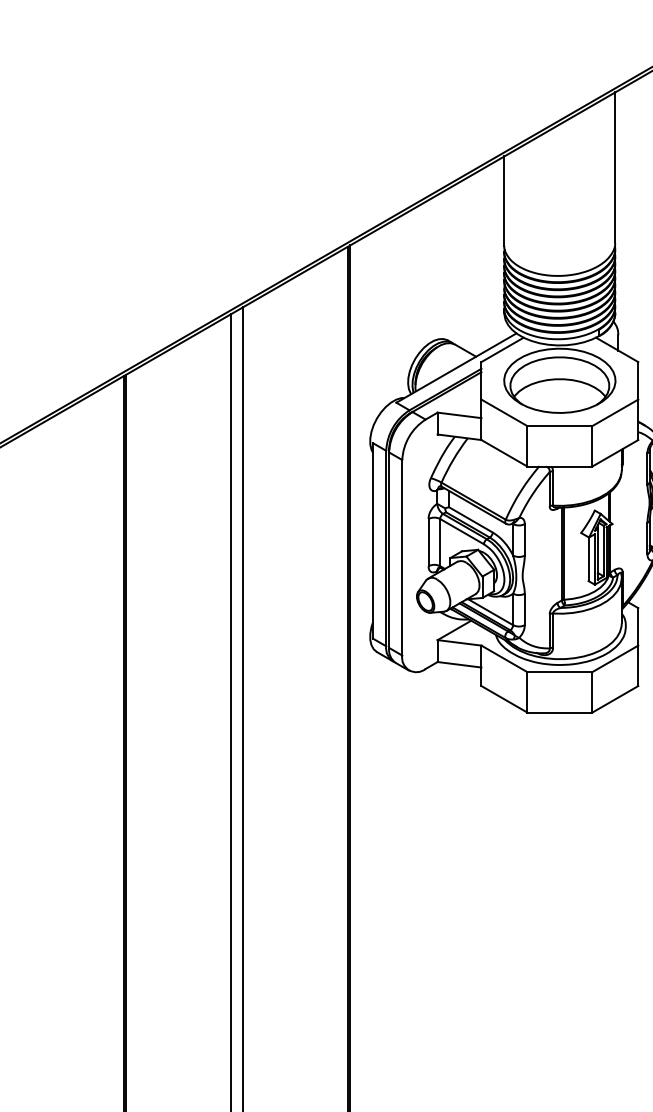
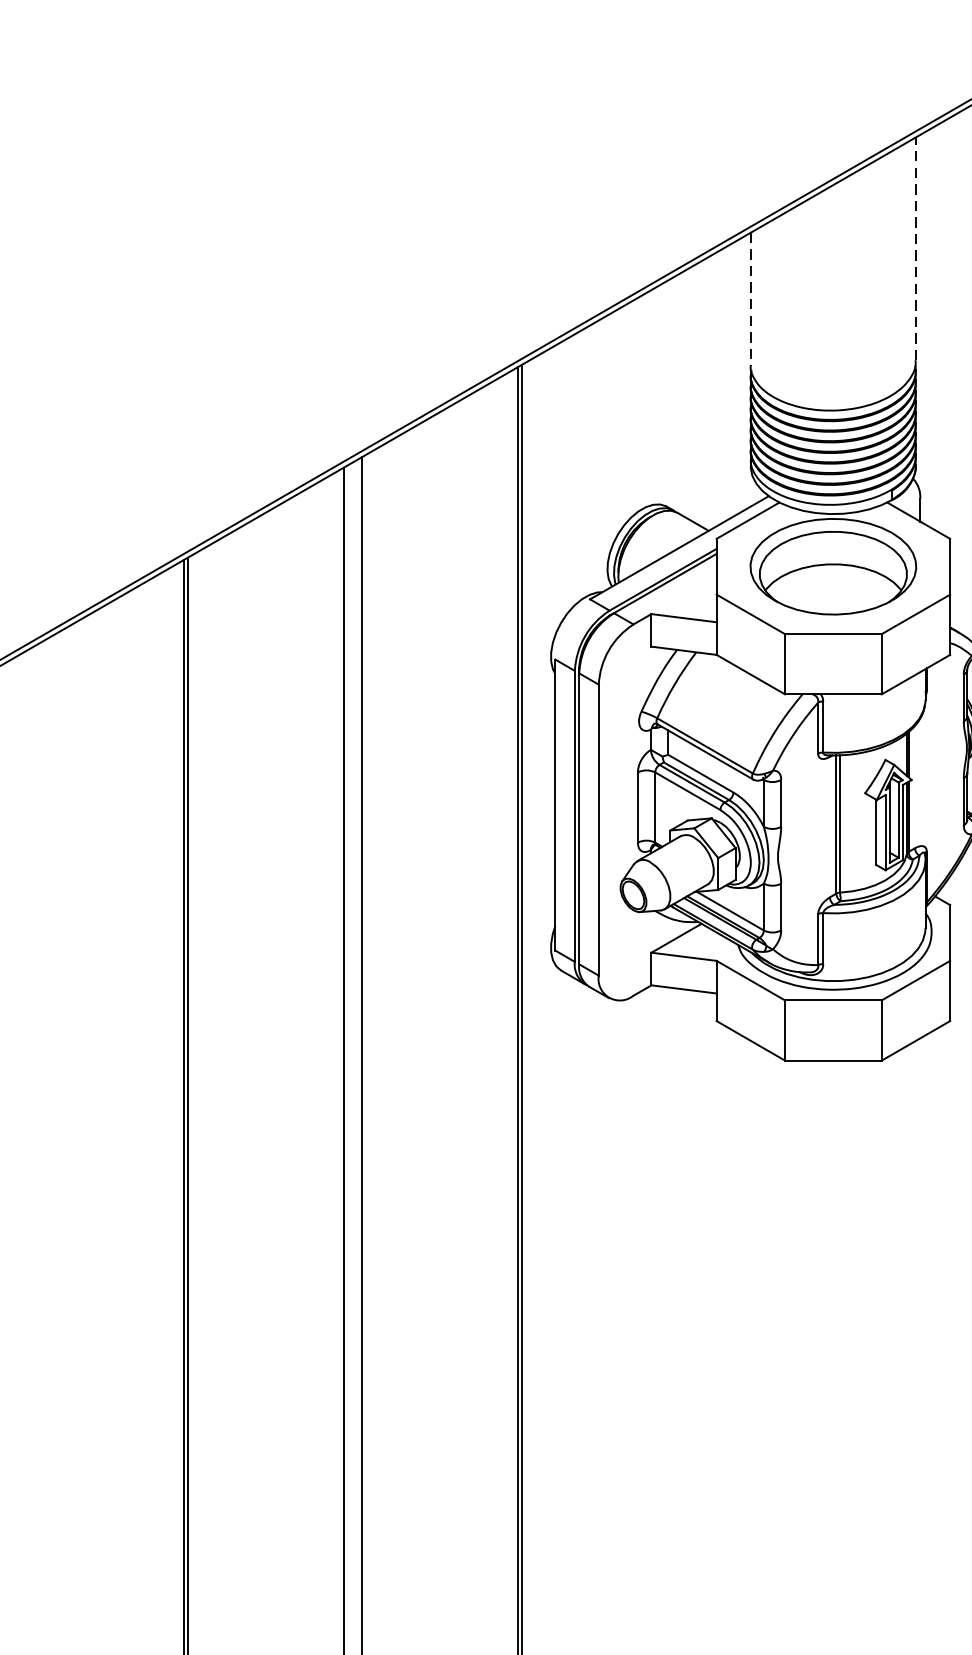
line: (615, 167) -> (916, 249), solid -> dashed
line: (504, 201) -> (750, 299), solid -> dashed

